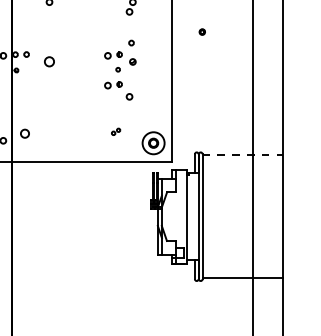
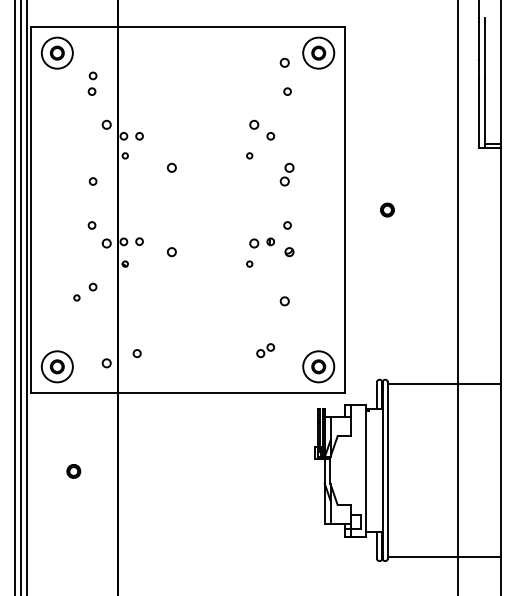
part: (202, 31) -> (387, 209), size x1.67
circle: (49, 62) -> (171, 252), size x0.62
circle: (118, 69) -> (249, 263), moved
part: (113, 84) -> (261, 284), removed
part: (115, 131) -> (265, 350), size x1.43
circle: (24, 133) -> (136, 353), size x0.62
line: (242, 155) -> (444, 383), dashed -> solid

